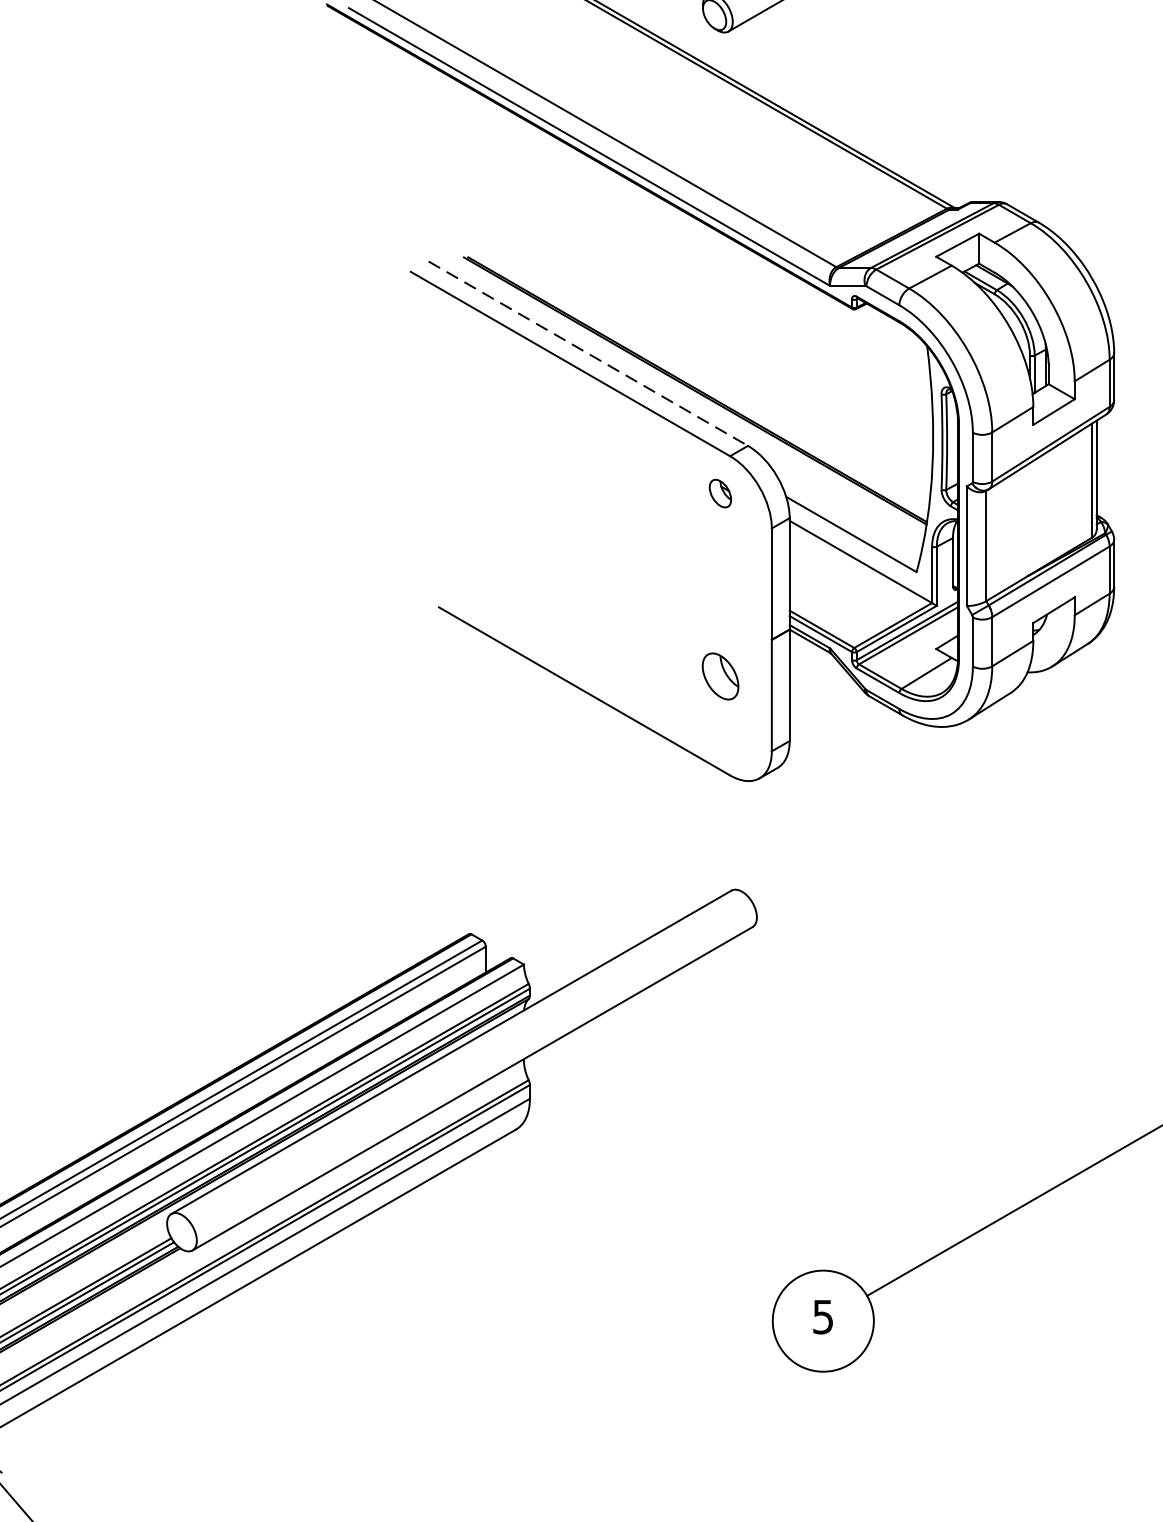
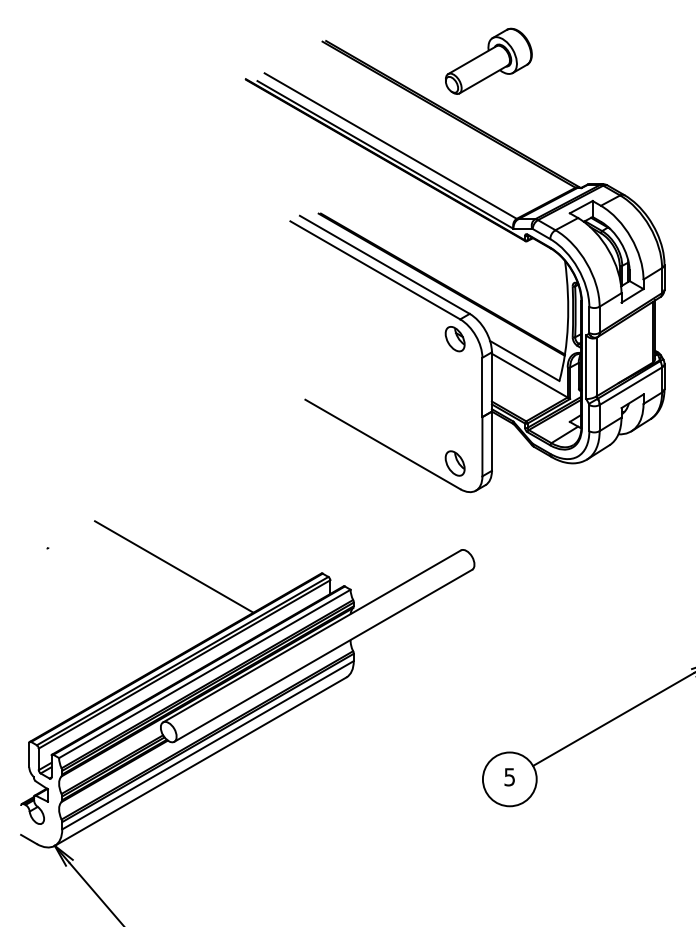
line: (589, 354) -> (385, 265), dashed -> solid
part: (719, 494) -> (454, 339), size x1.67
part: (719, 676) -> (454, 463), moved
line: (192, 920) -> (174, 566), added

